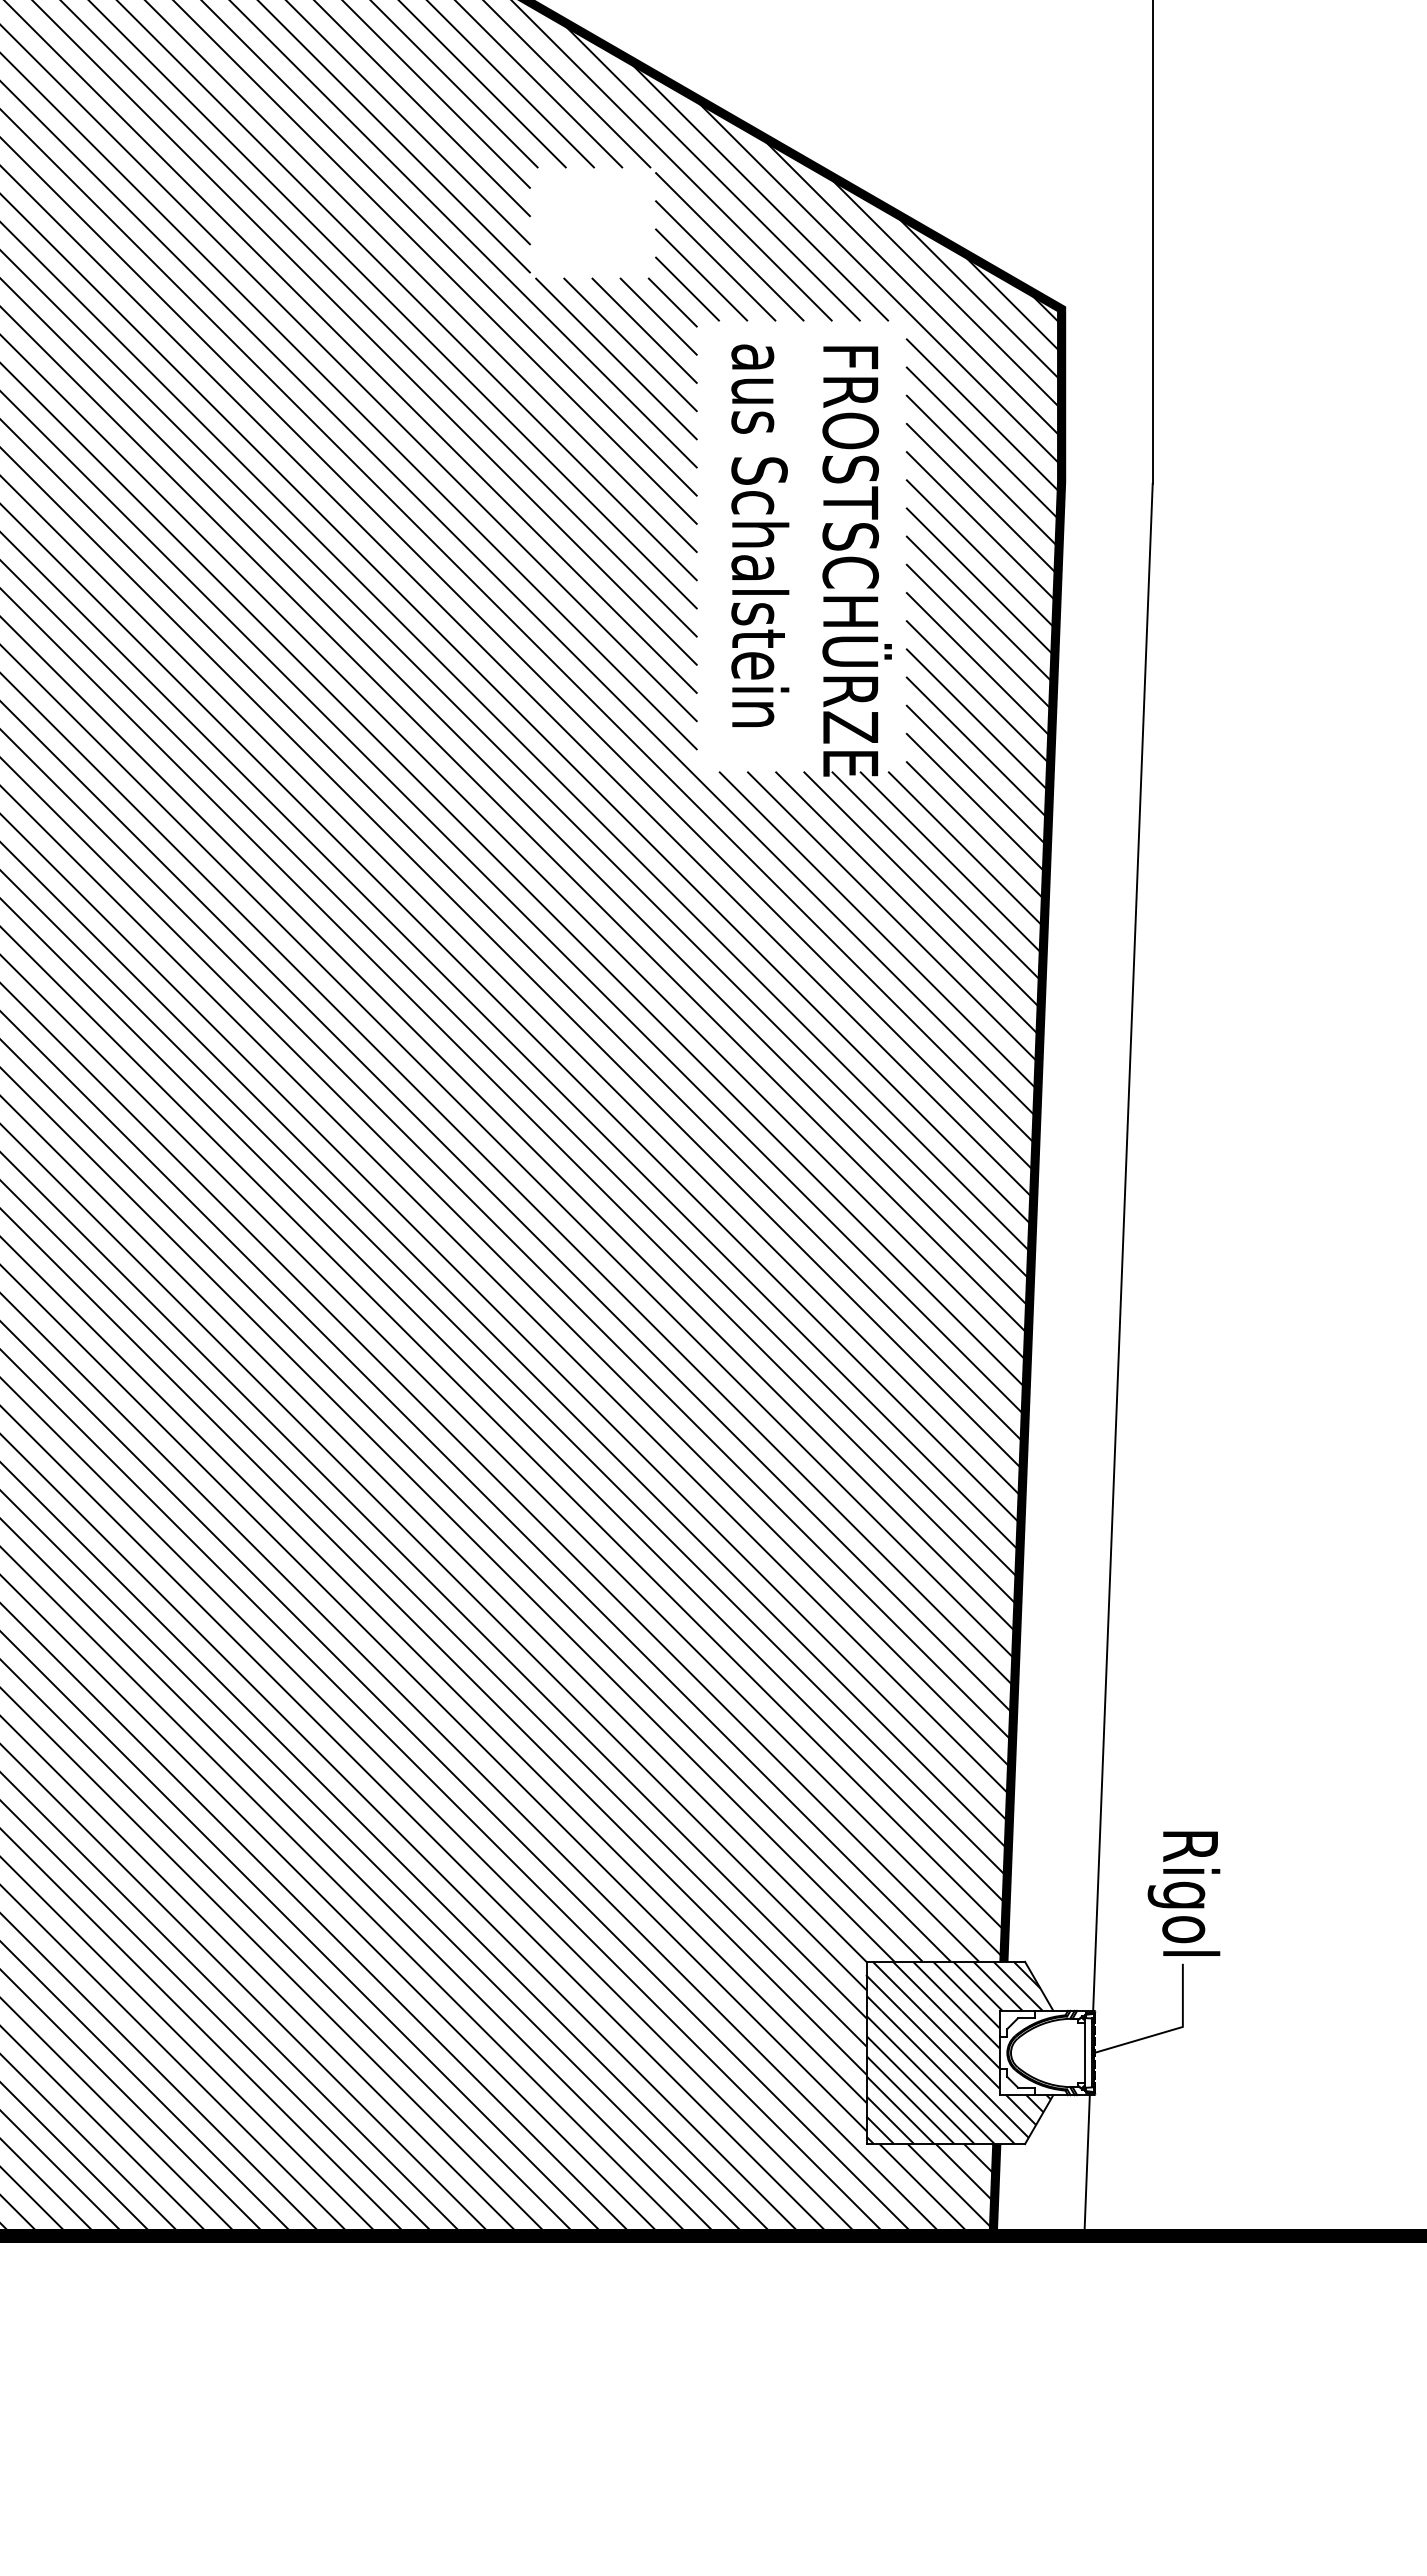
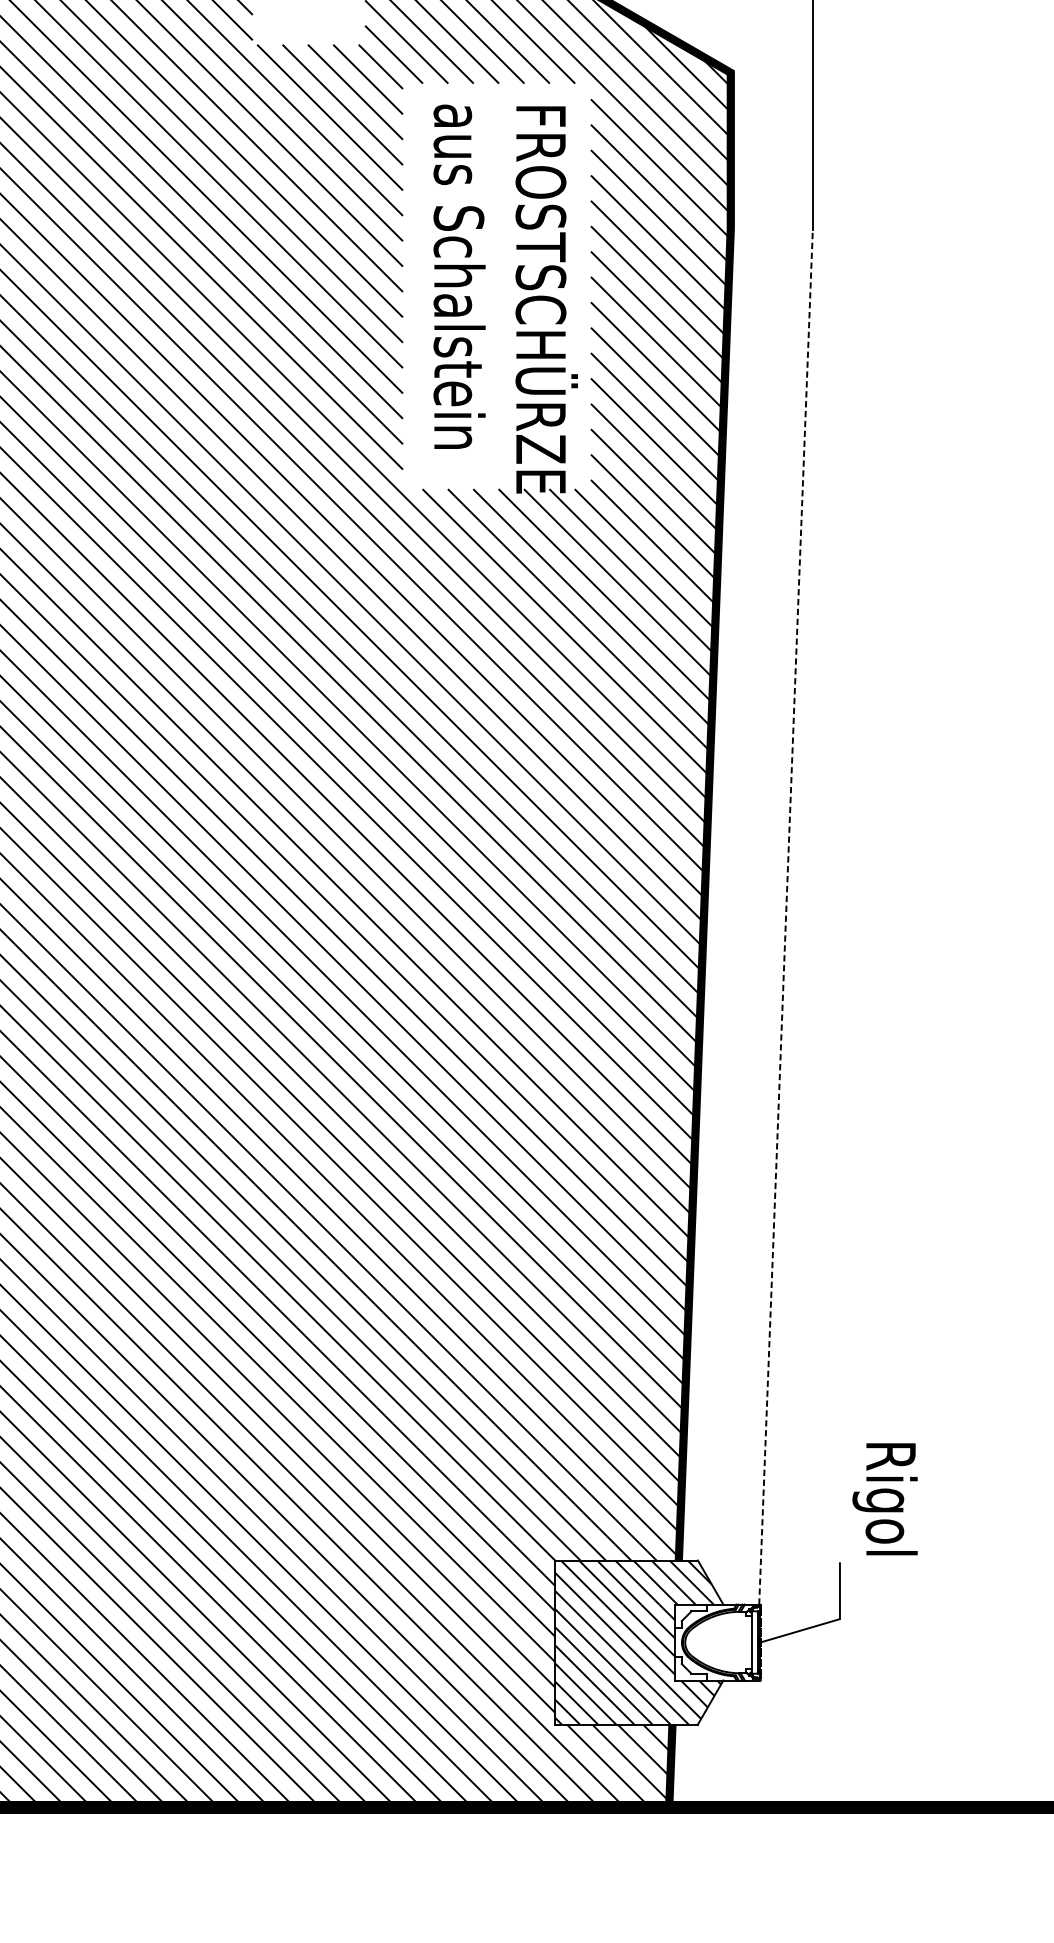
line: (1122, 1246) -> (785, 916), solid -> dashed
text: (1183, 1893) -> (884, 1498), moved
line: (1086, 2165) -> (753, 1743), removed

